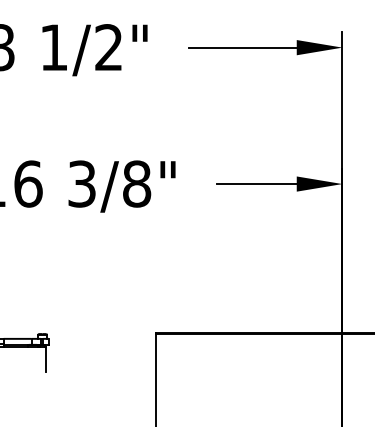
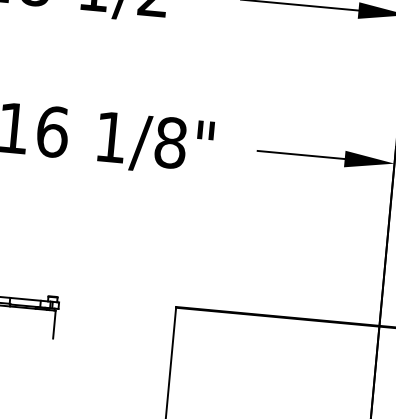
text: (81, 183) -> (110, 136), 3/8" -> 1/8"

